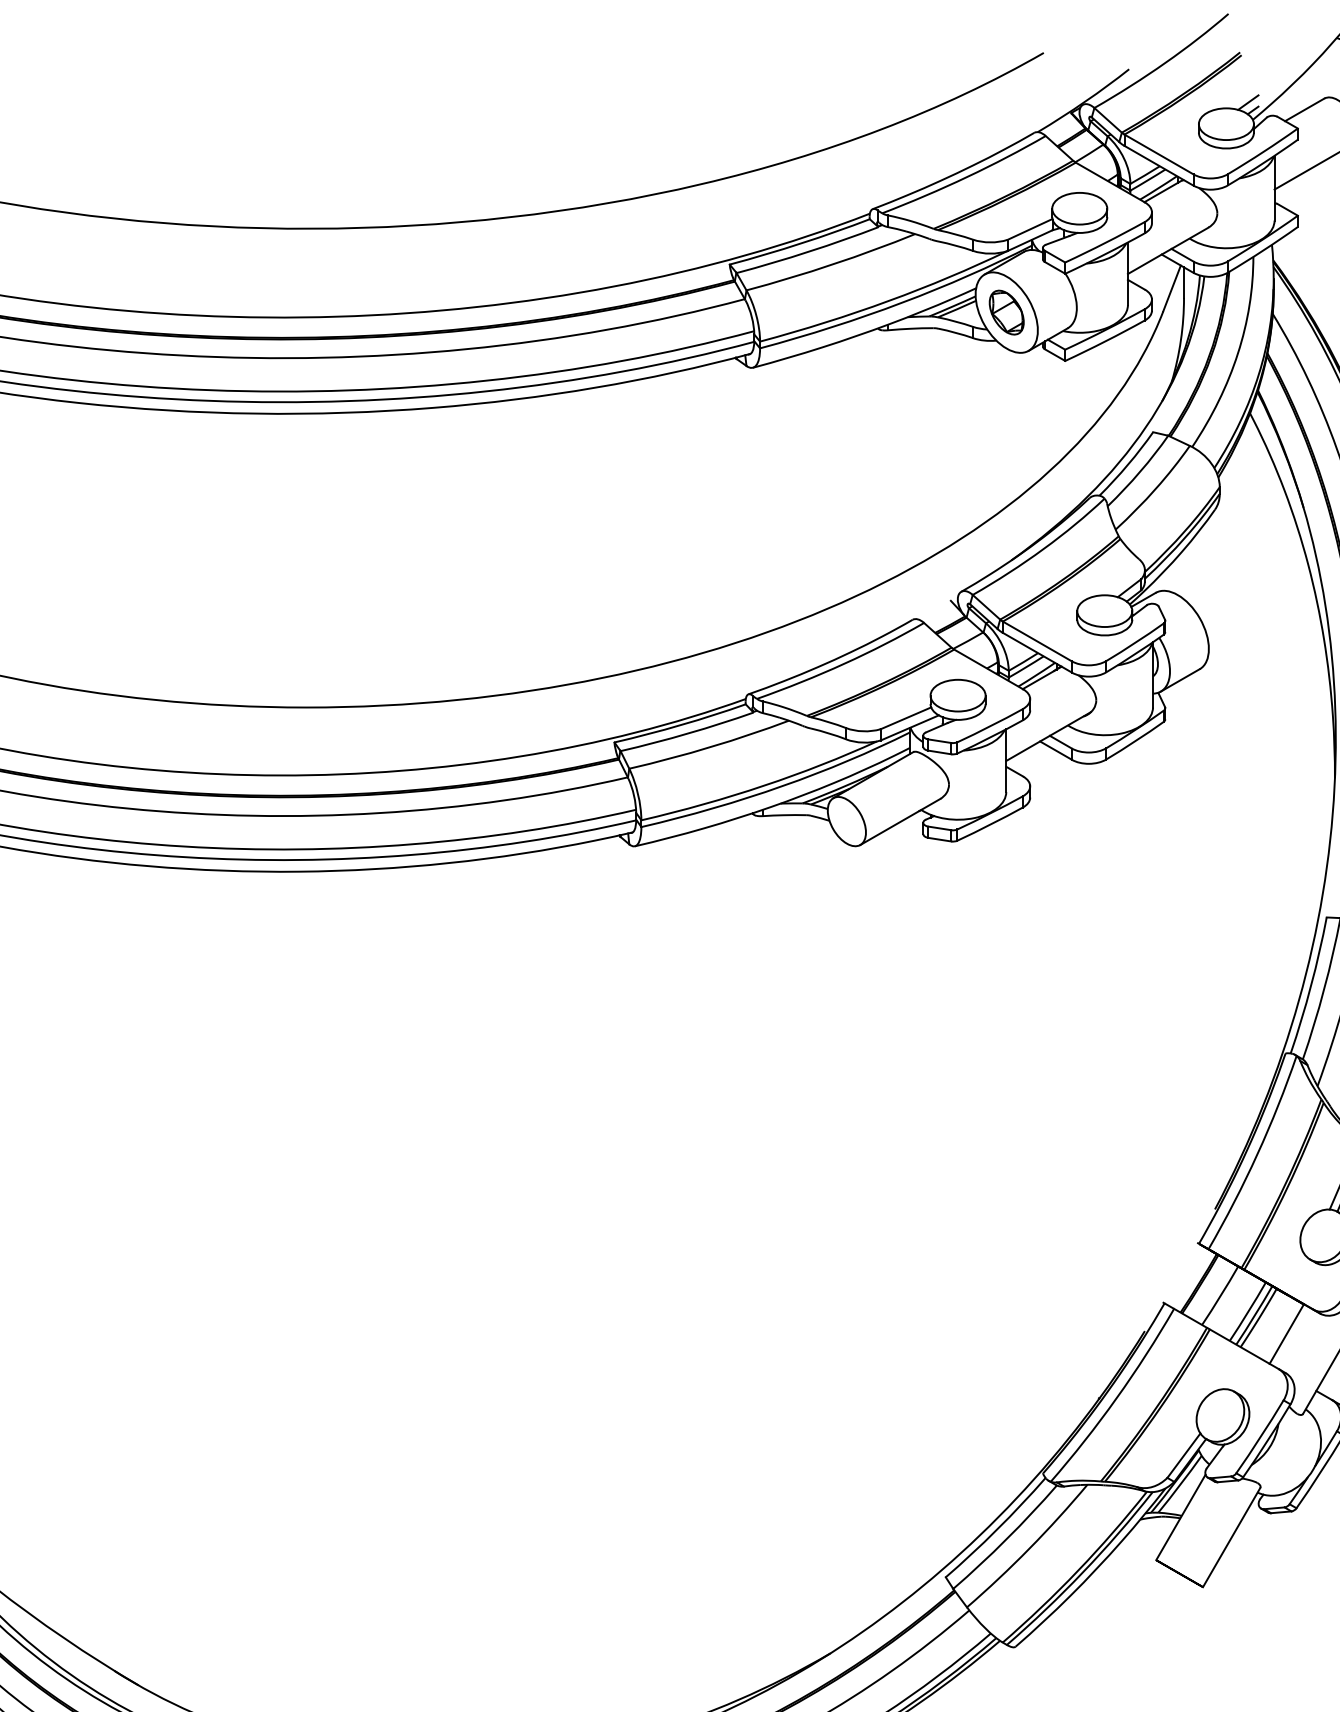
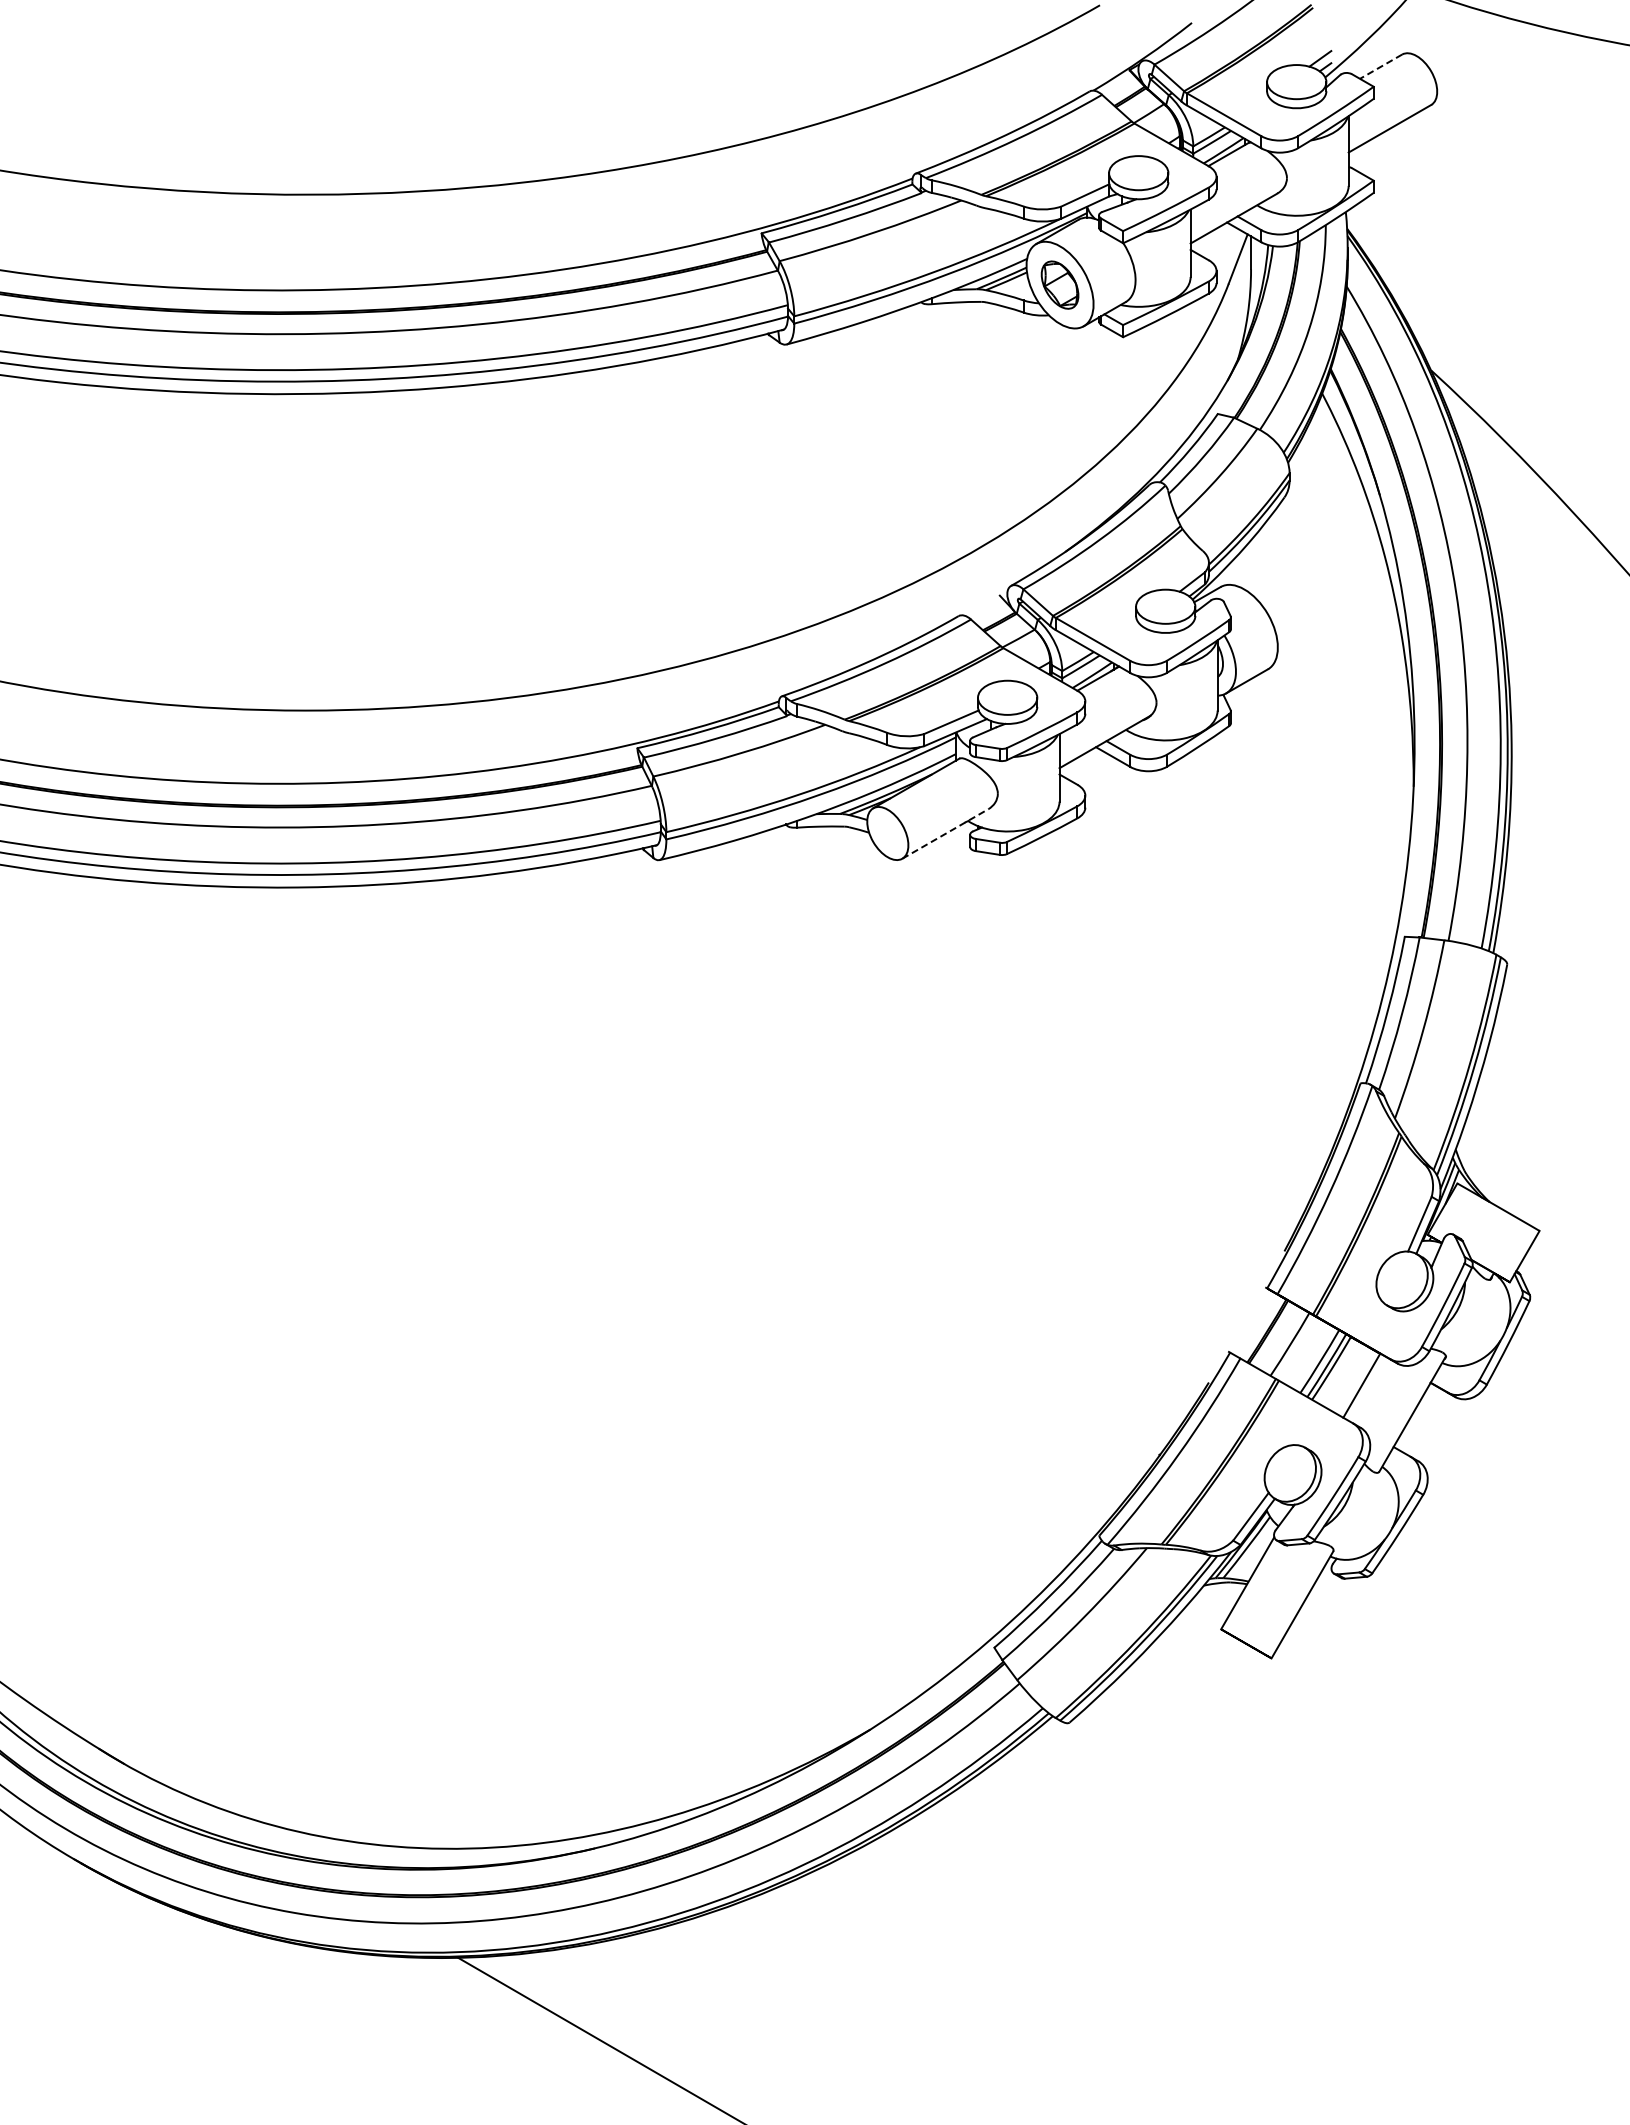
line: (1304, 109) -> (1380, 66), solid -> dashed
line: (900, 821) -> (945, 833), solid -> dashed

